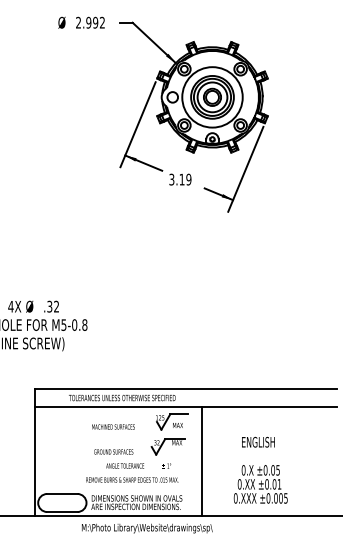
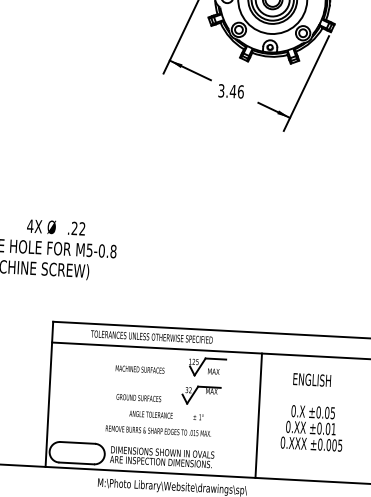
text: (185, 179) -> (237, 91), 3.19 -> 3.46
text: (49, 306) -> (74, 228), .32 -> .22
line: (202, 461) -> (258, 415), moved
part: (260, 469) -> (312, 411), moved

